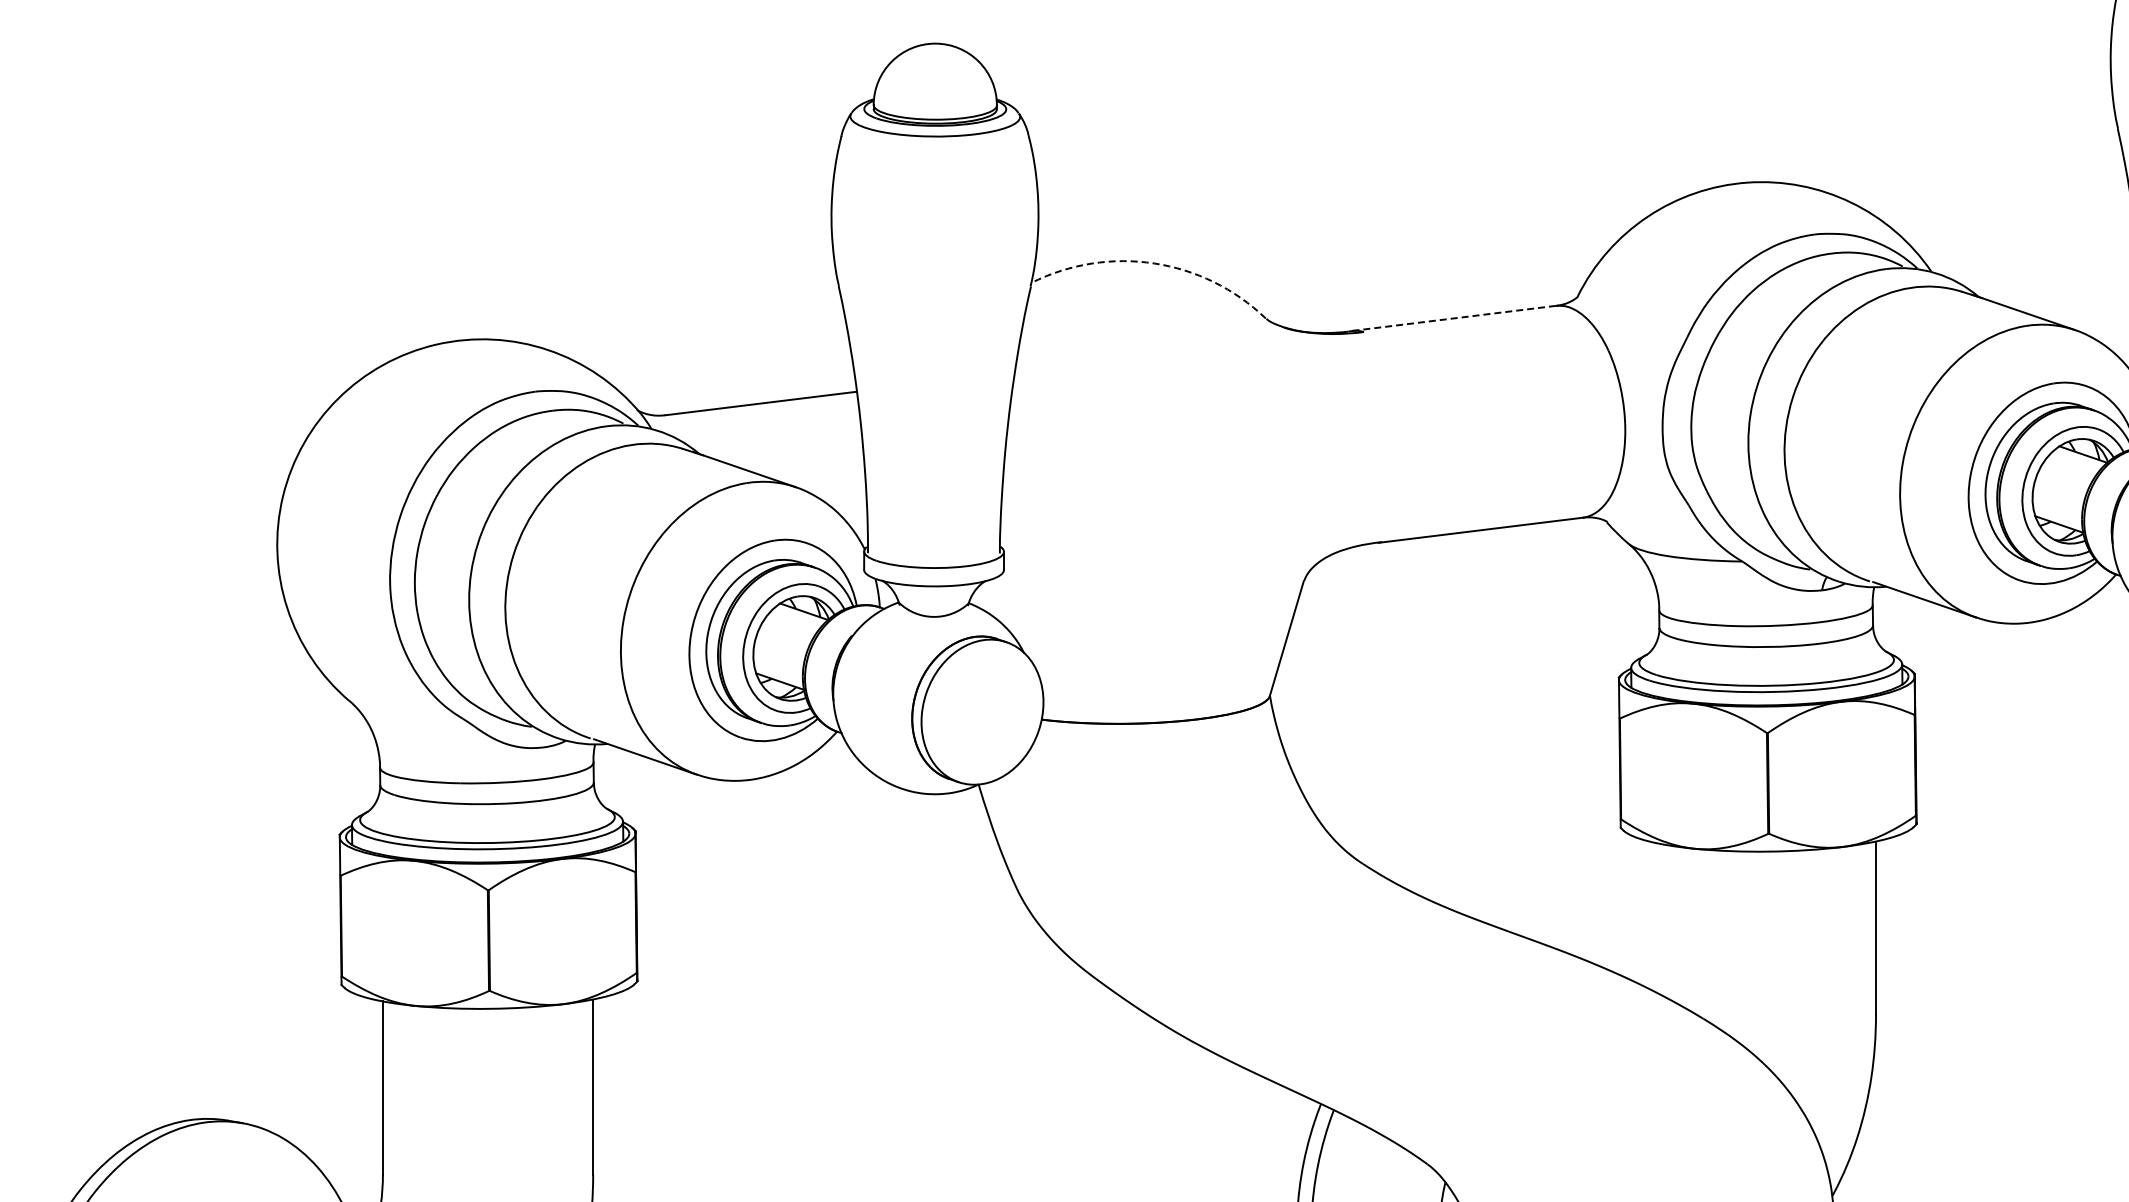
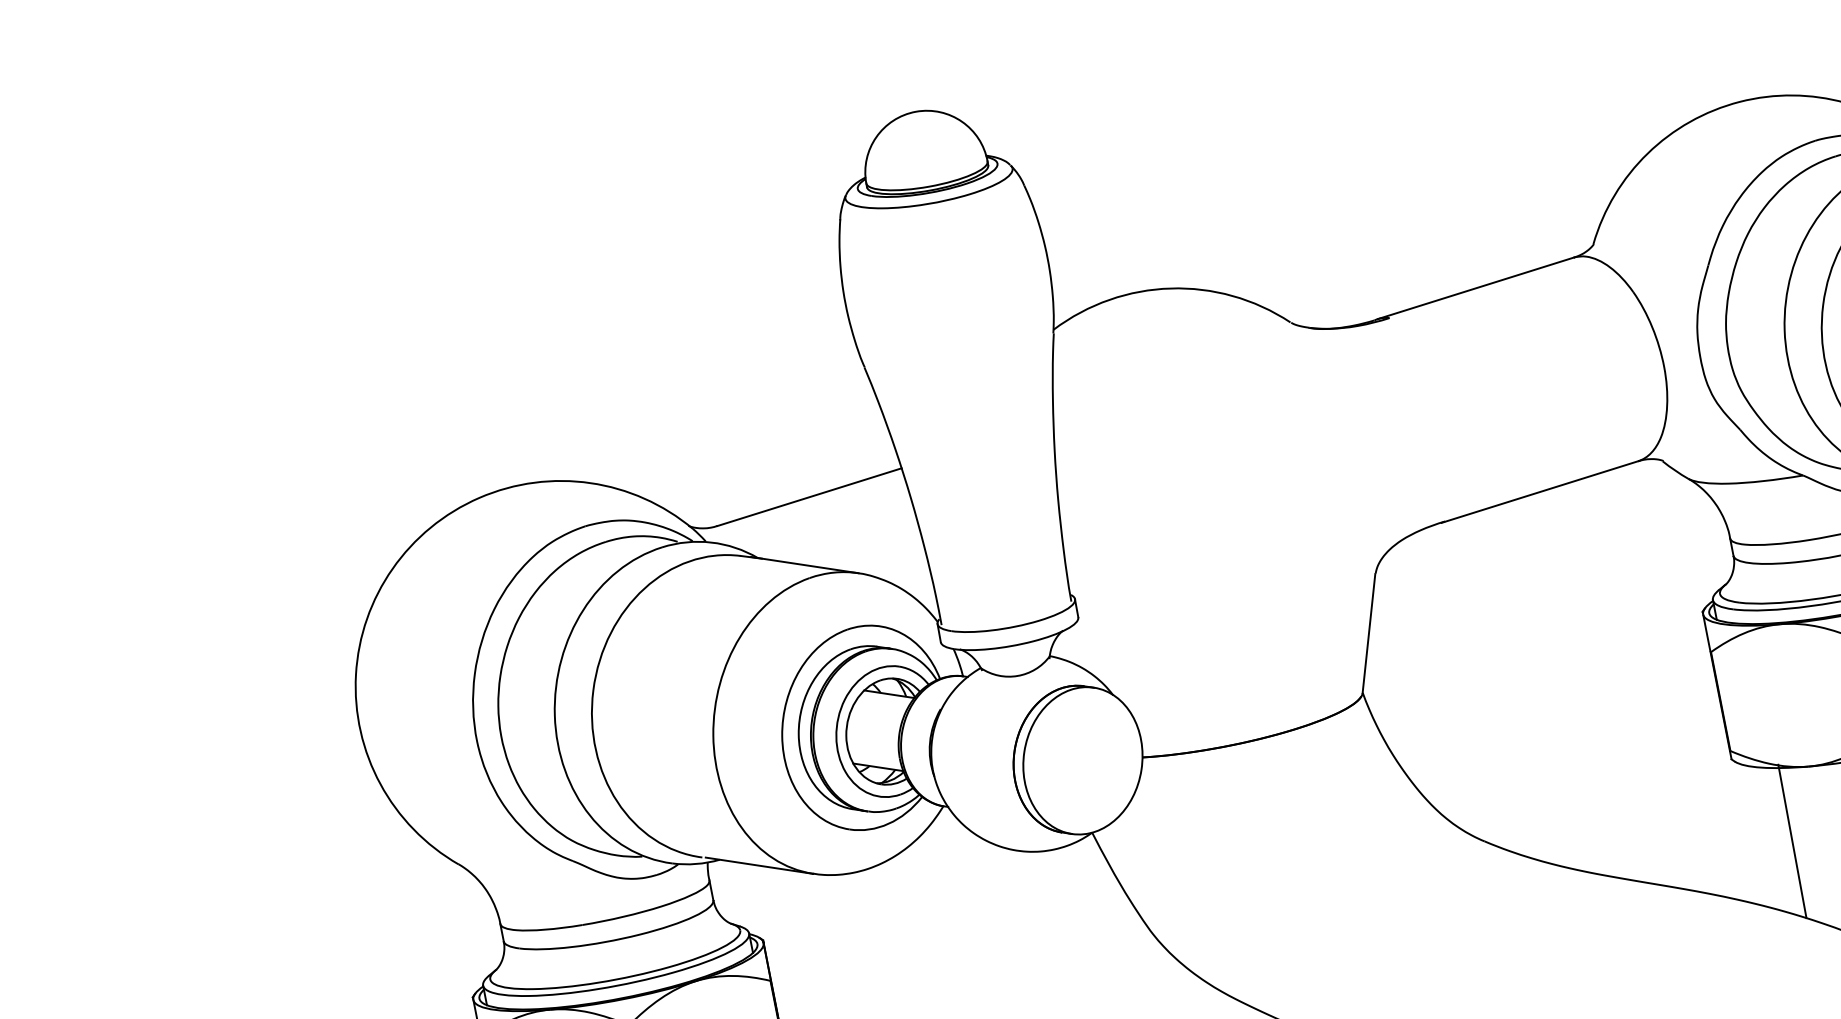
arc: (1154, 263) -> (1171, 288), dashed -> solid
line: (1454, 318) -> (1476, 288), dashed -> solid
line: (1665, 919) -> (1792, 841), added

